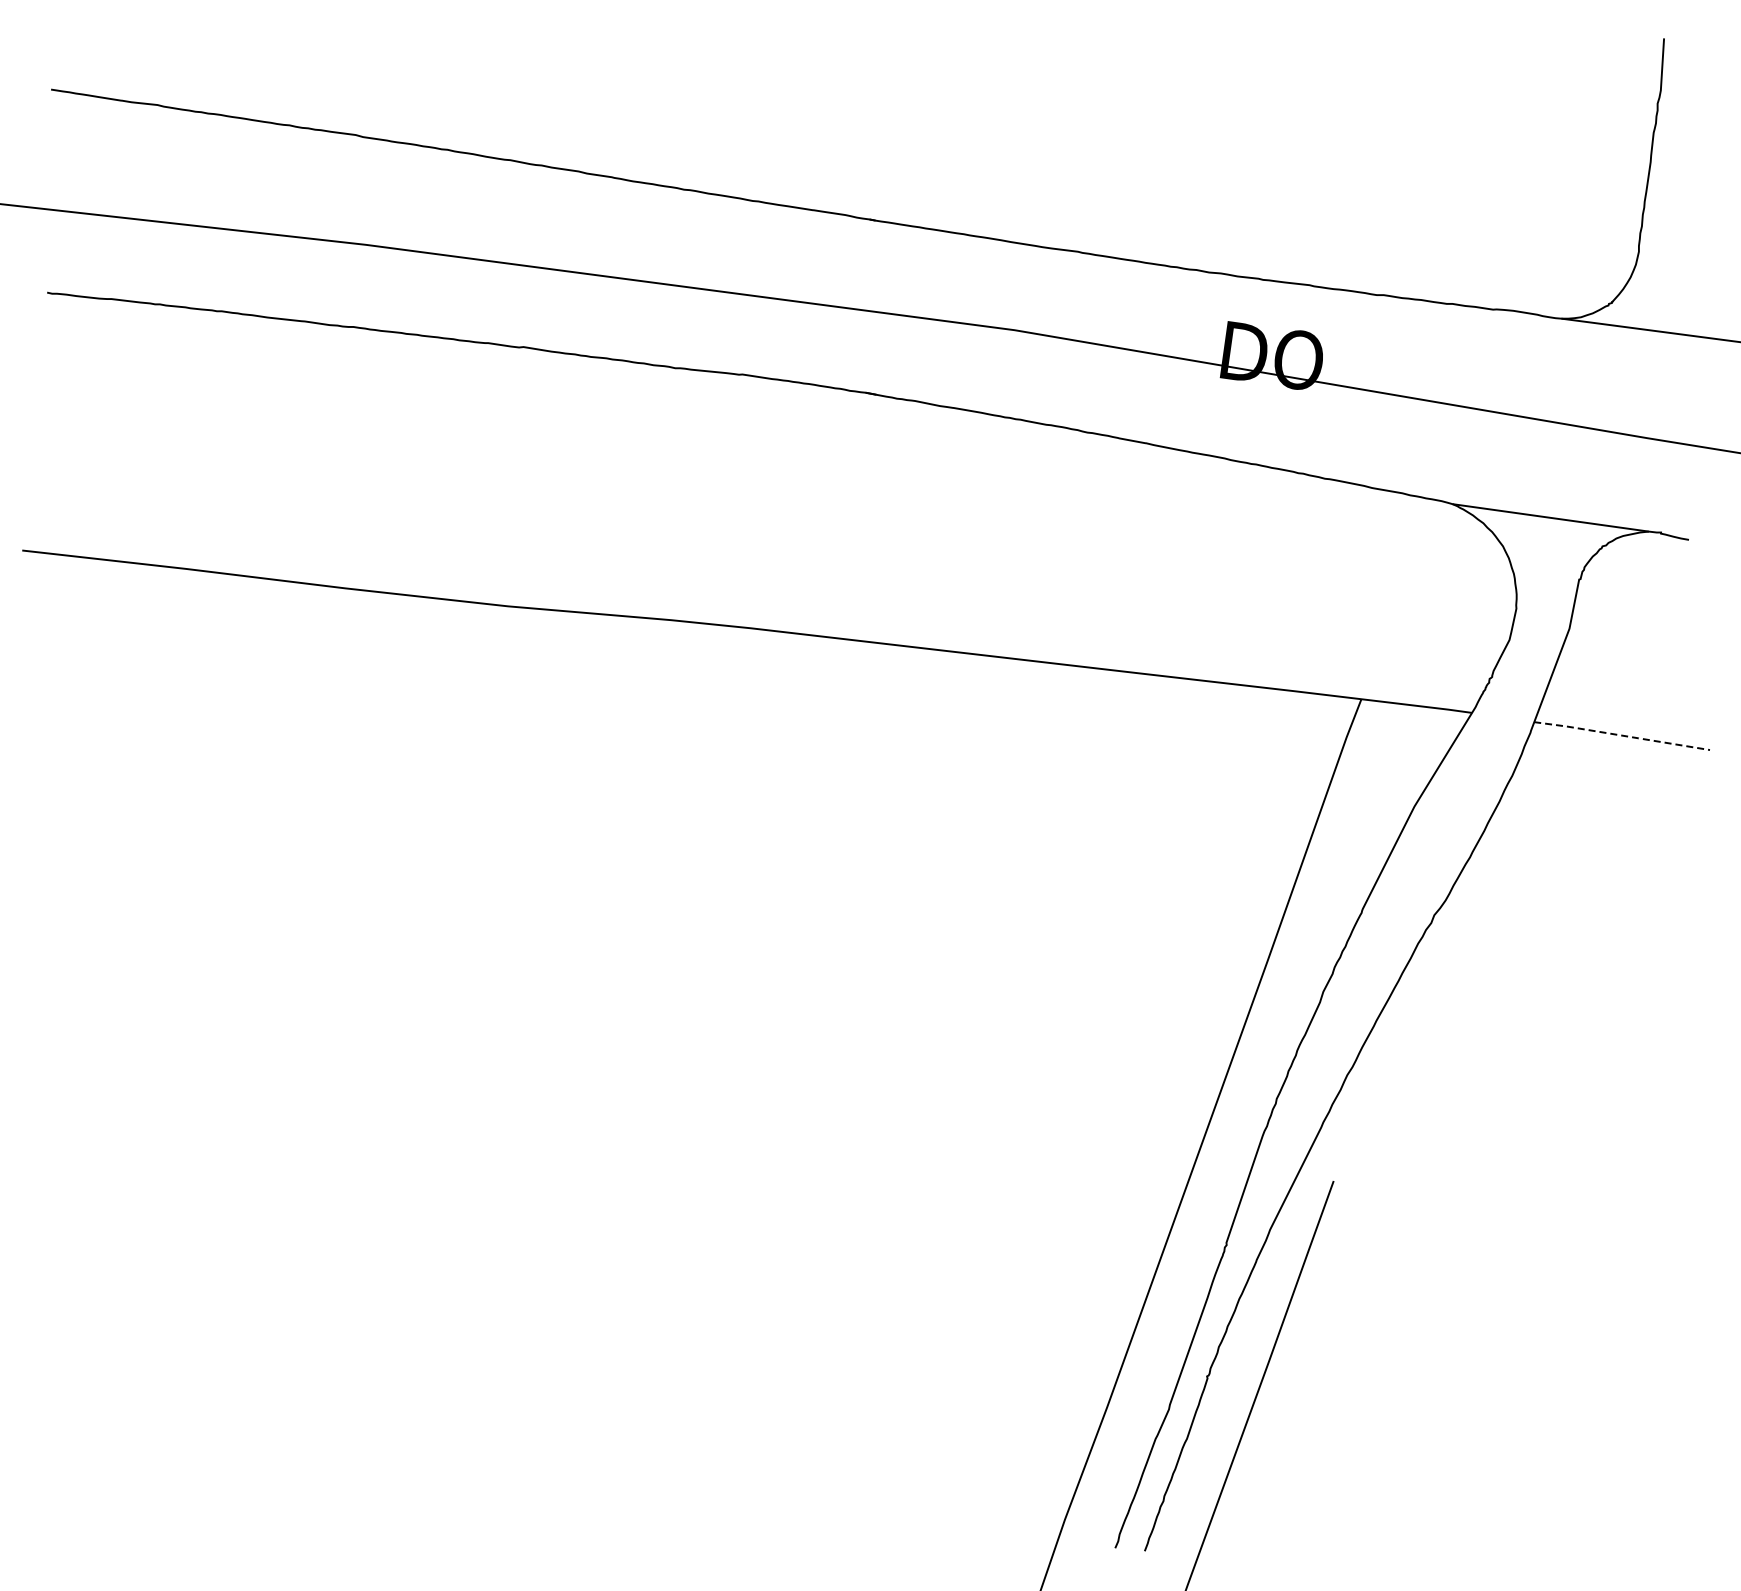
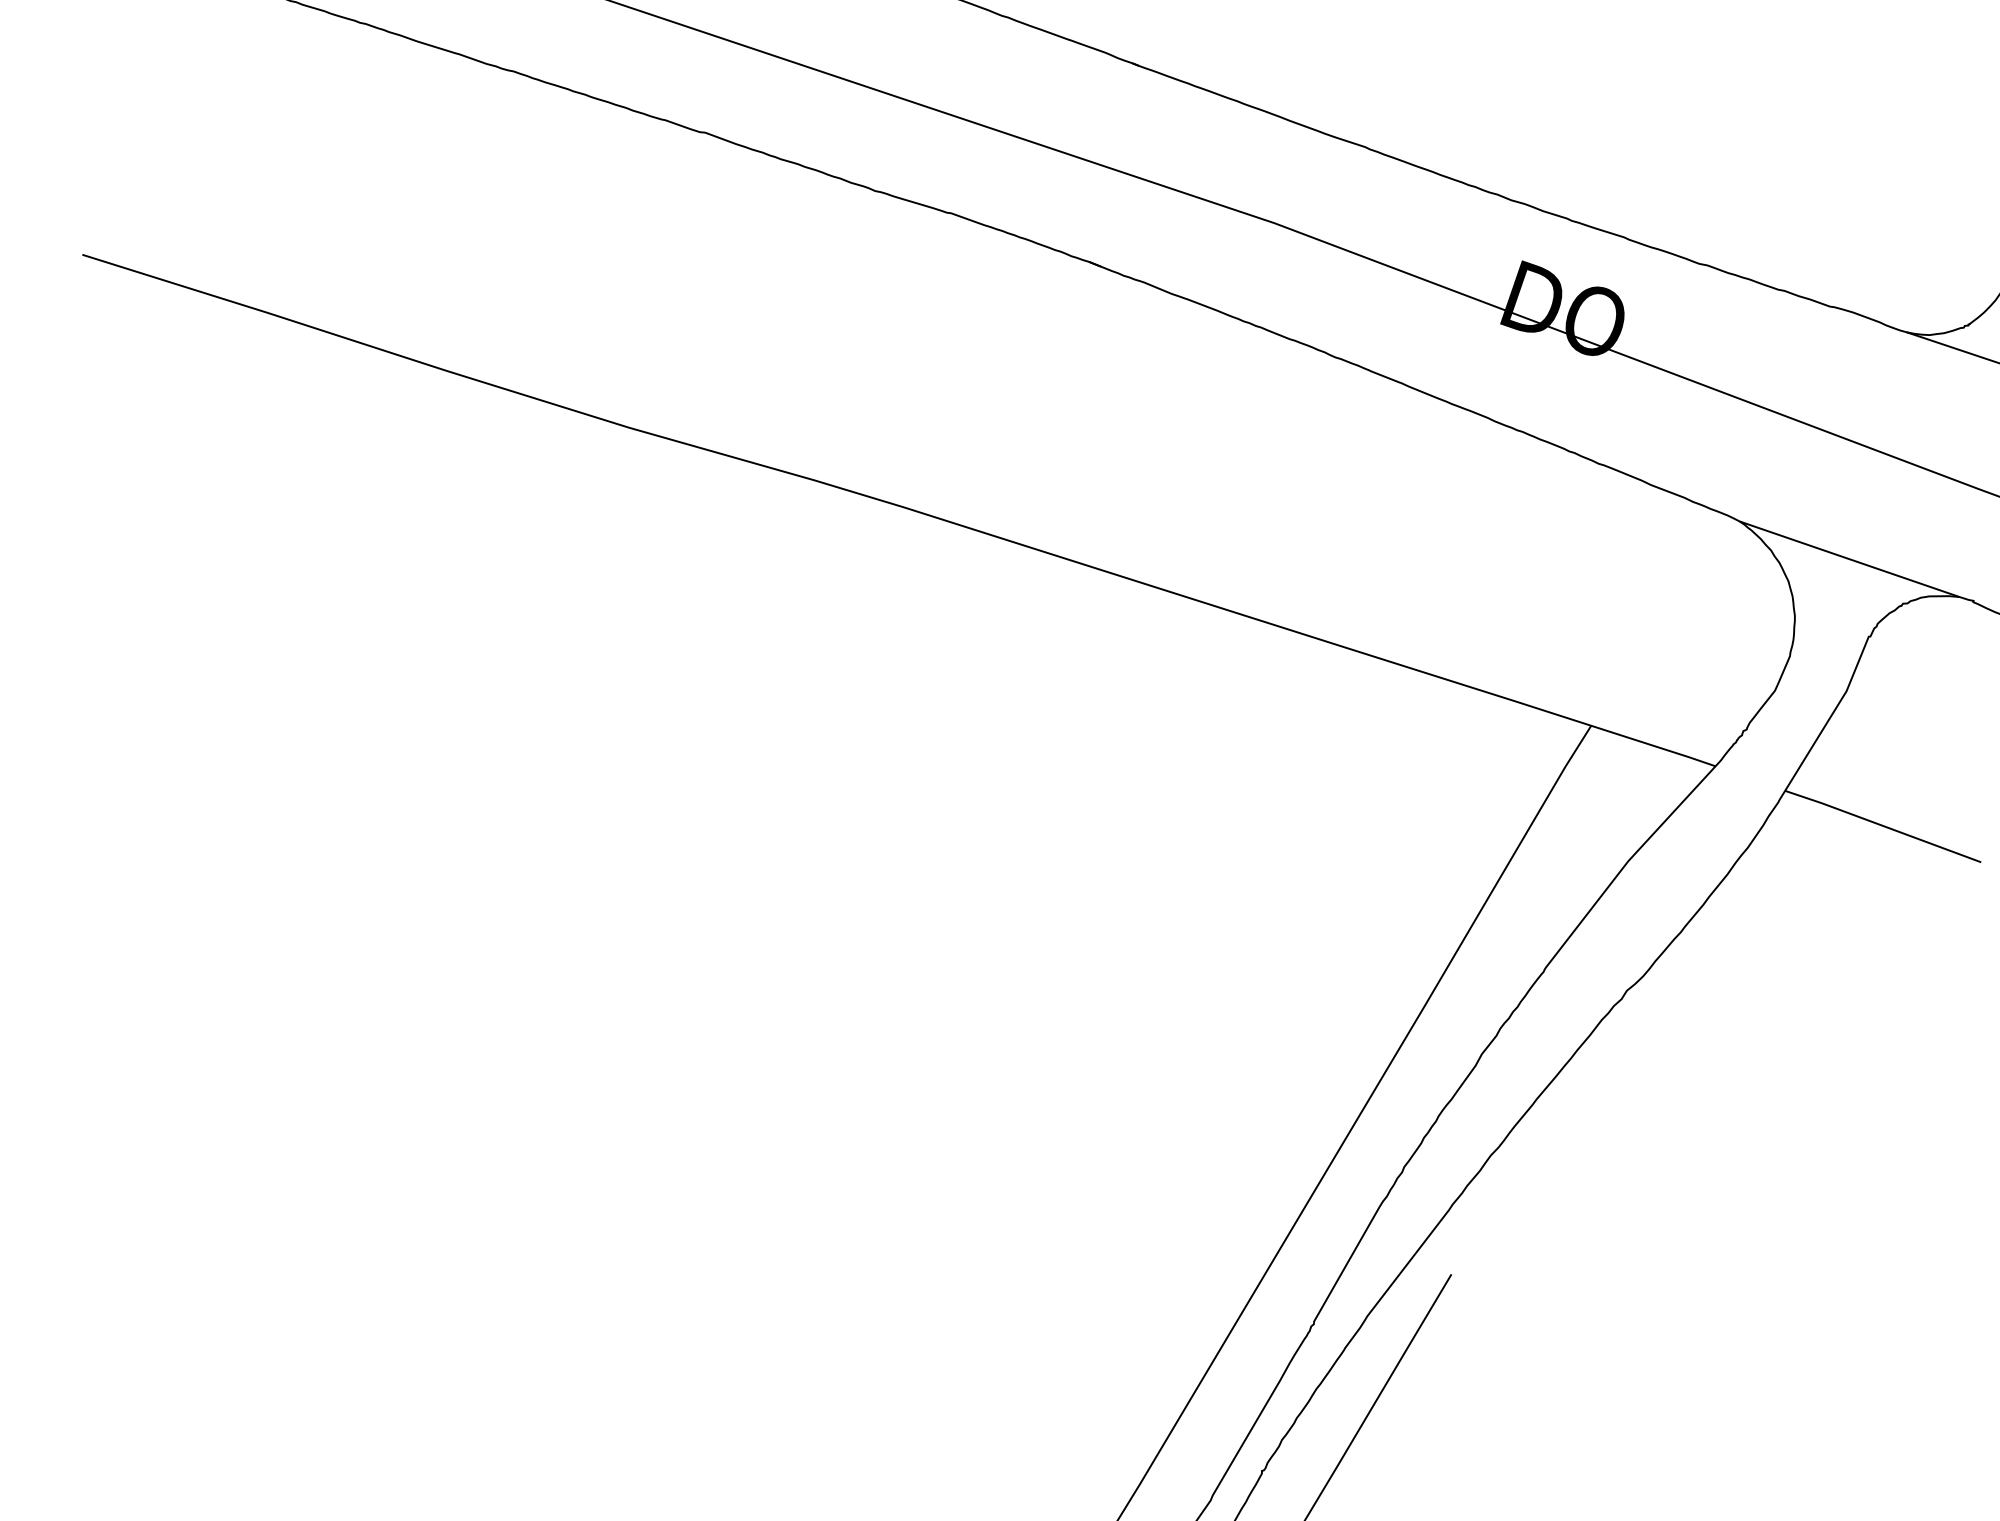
line: (1621, 735) -> (1882, 825), dashed -> solid

